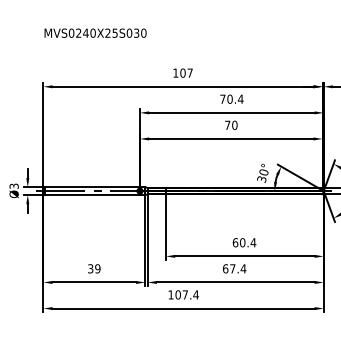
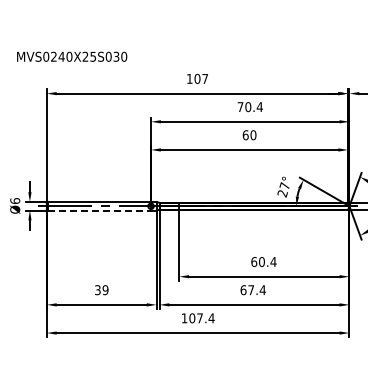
text: (95, 32) -> (72, 56), moved
text: (227, 125) -> (245, 135), 70 -> 60
text: (262, 175) -> (283, 189), 30° -> 27°
text: (14, 185) -> (15, 200), Ø3 -> Ø6
line: (93, 195) -> (100, 210), solid -> dashed

